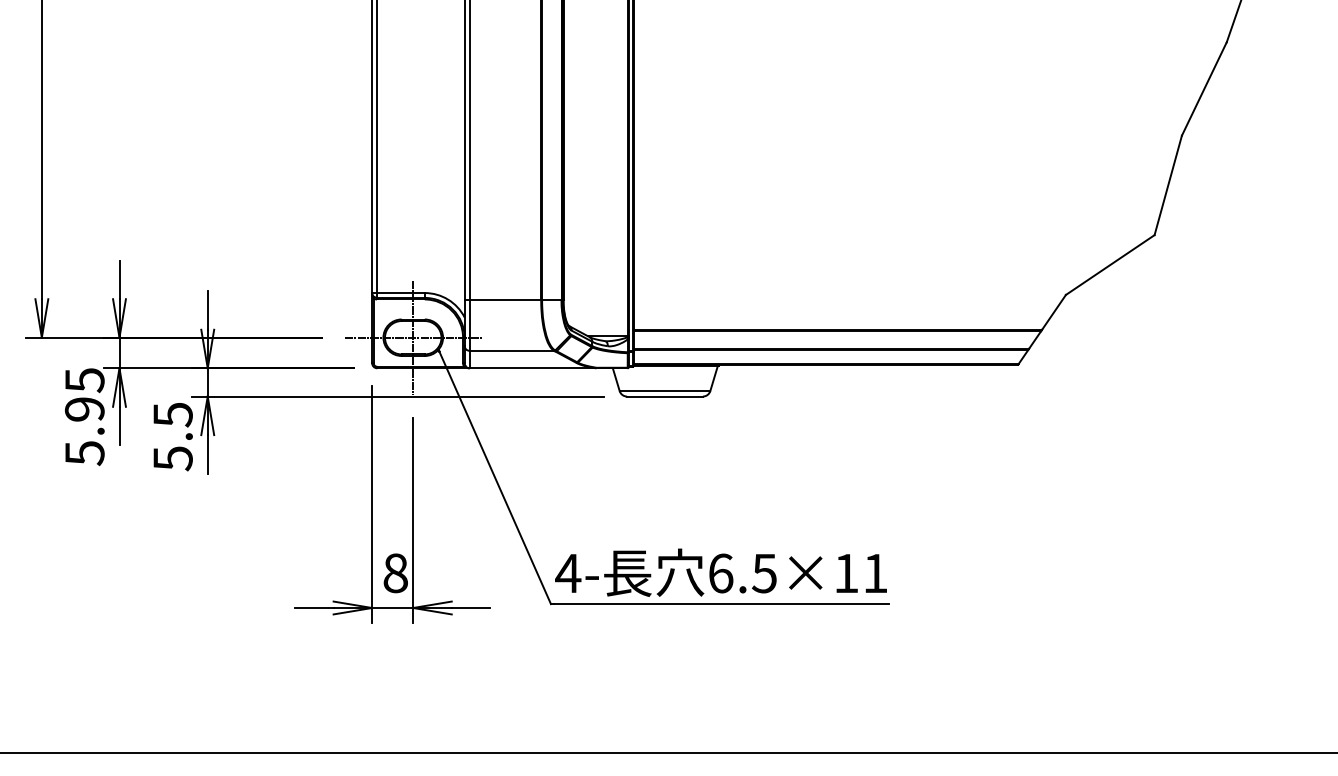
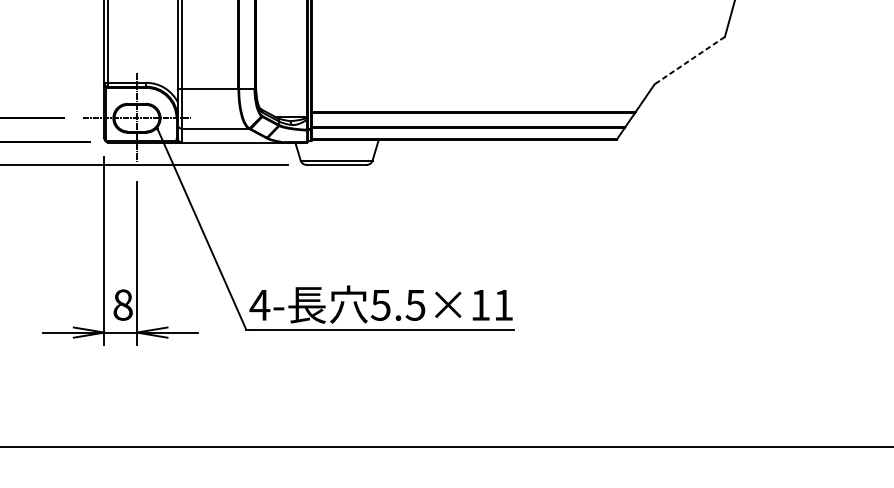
line: (1109, 265) -> (689, 60), solid -> dashed
text: (720, 573) -> (380, 305), 6.5×11 -> 5.5×11

